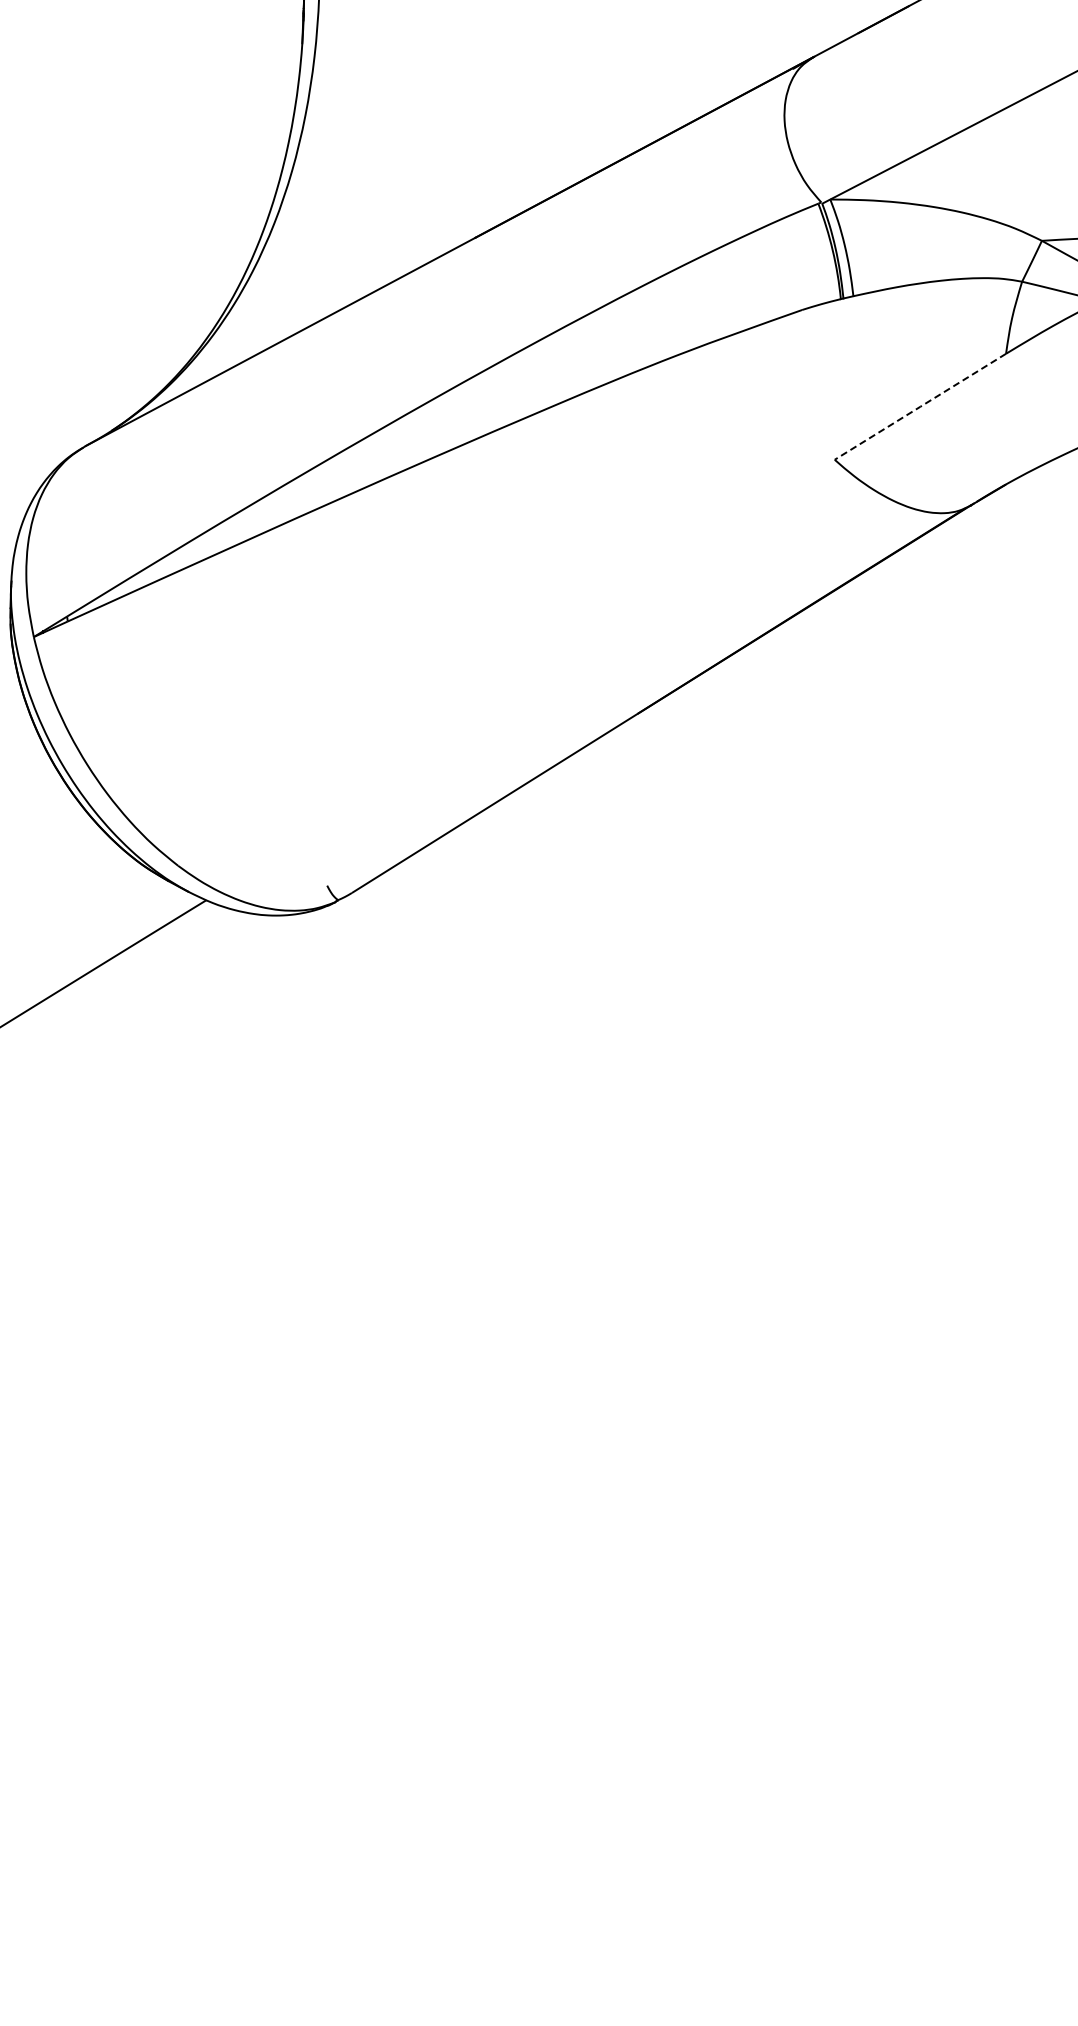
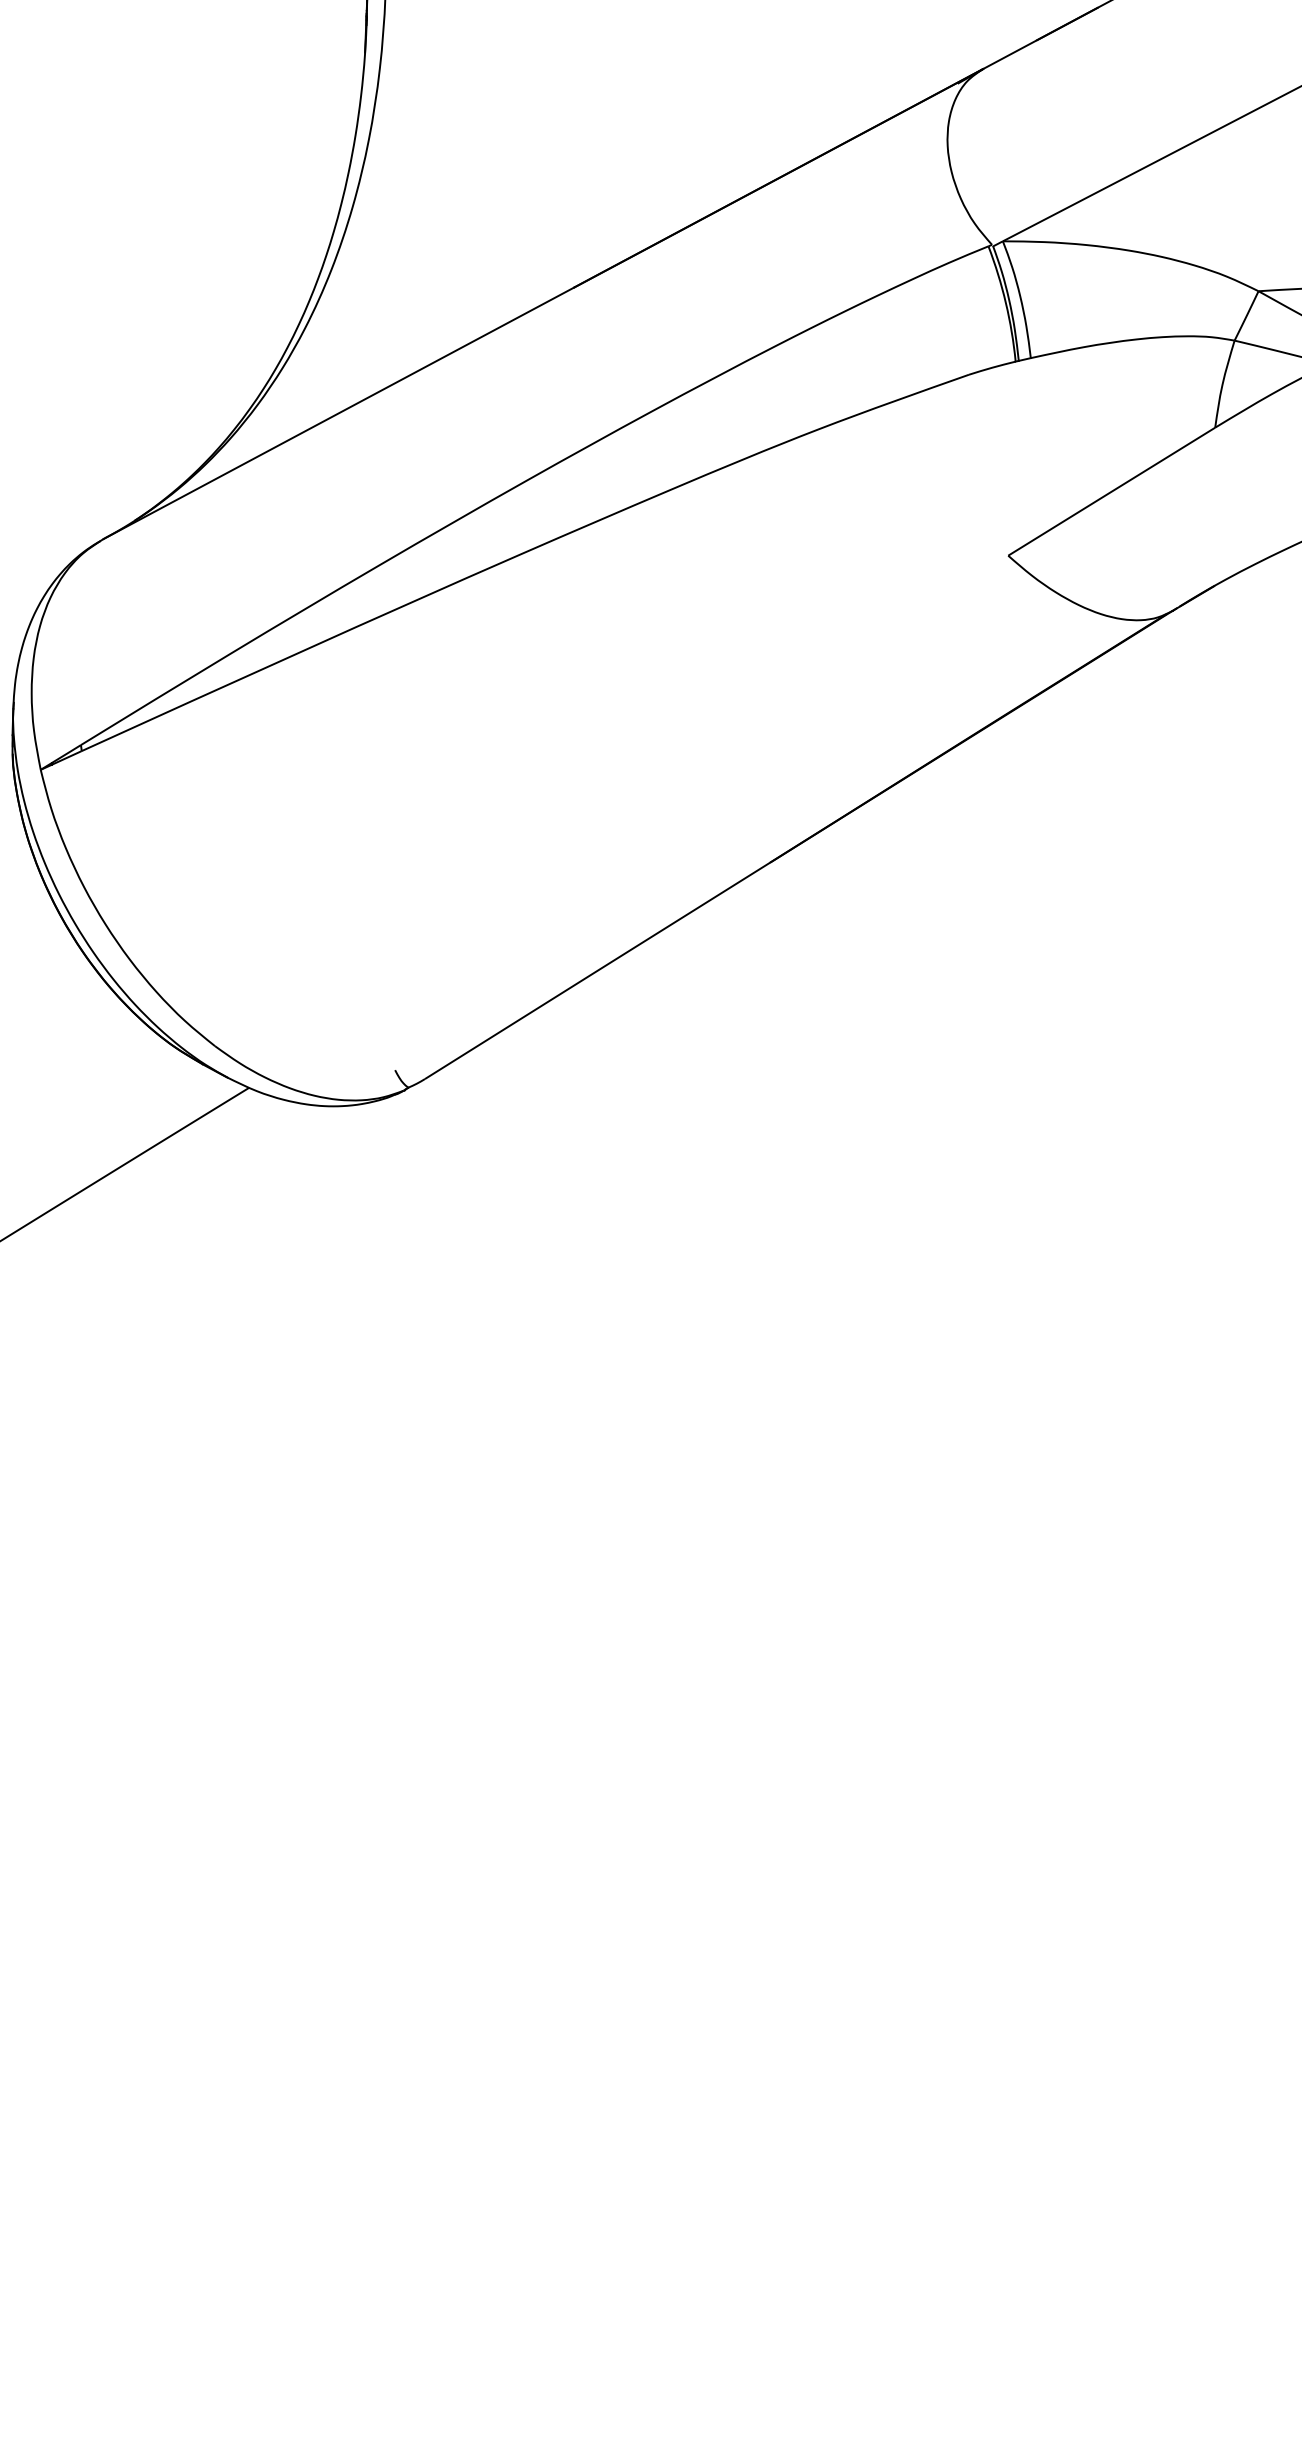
line: (920, 406) -> (1111, 491), dashed -> solid

